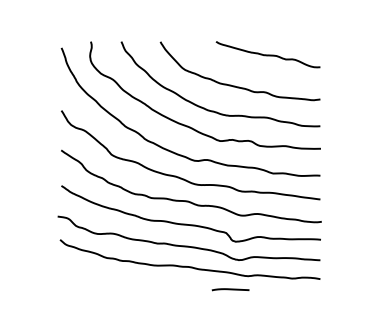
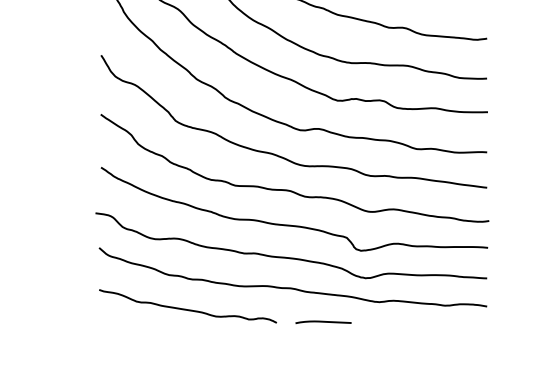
curve: (119, 280) -> (187, 308), added
line: (230, 289) -> (323, 321), moved

